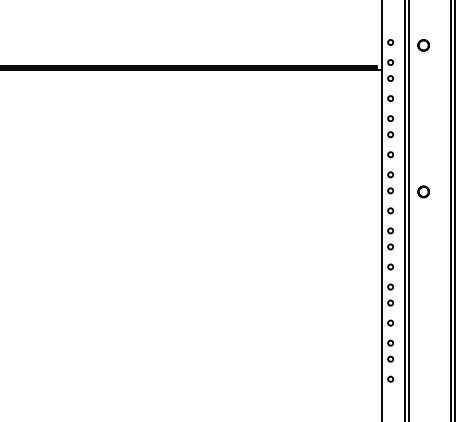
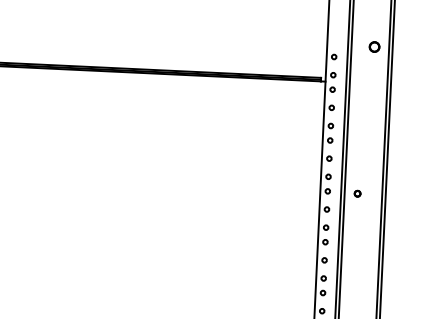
circle: (423, 45) -> (374, 47), moved
part: (423, 191) -> (357, 193), size x0.6

